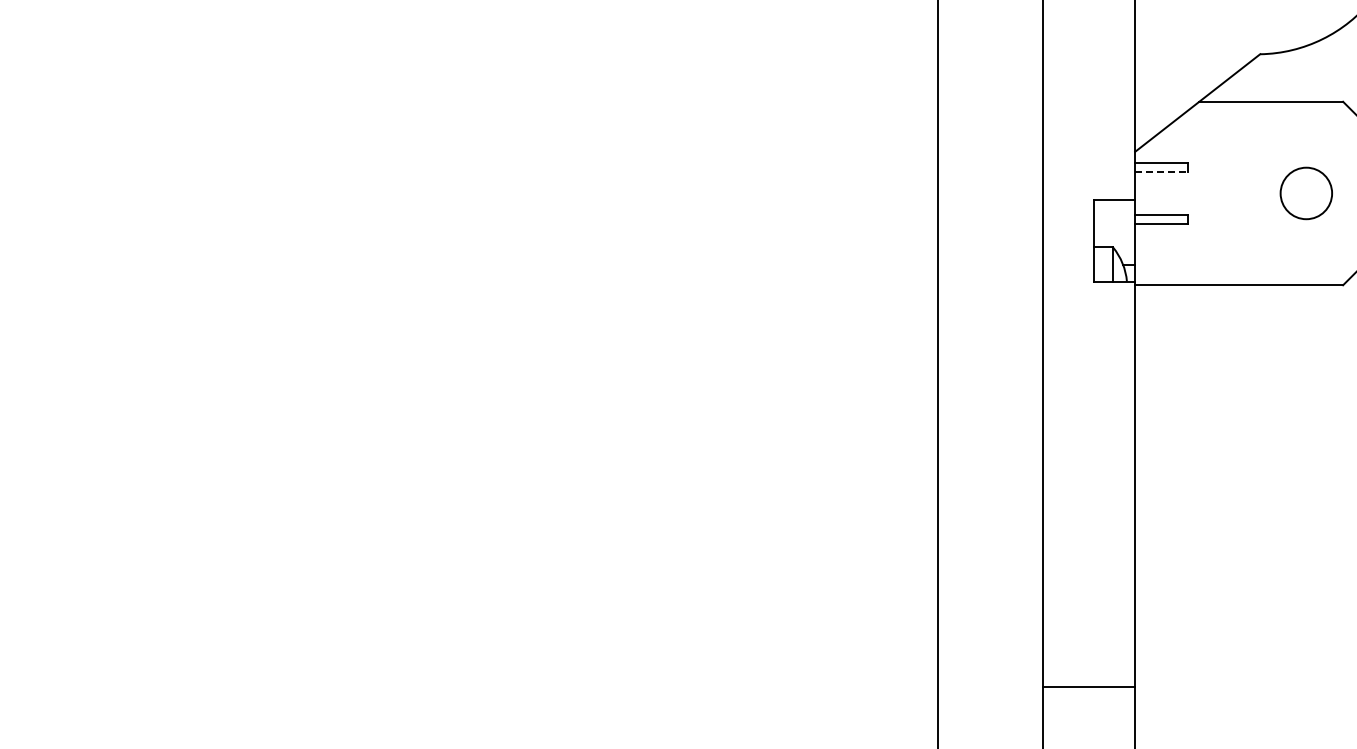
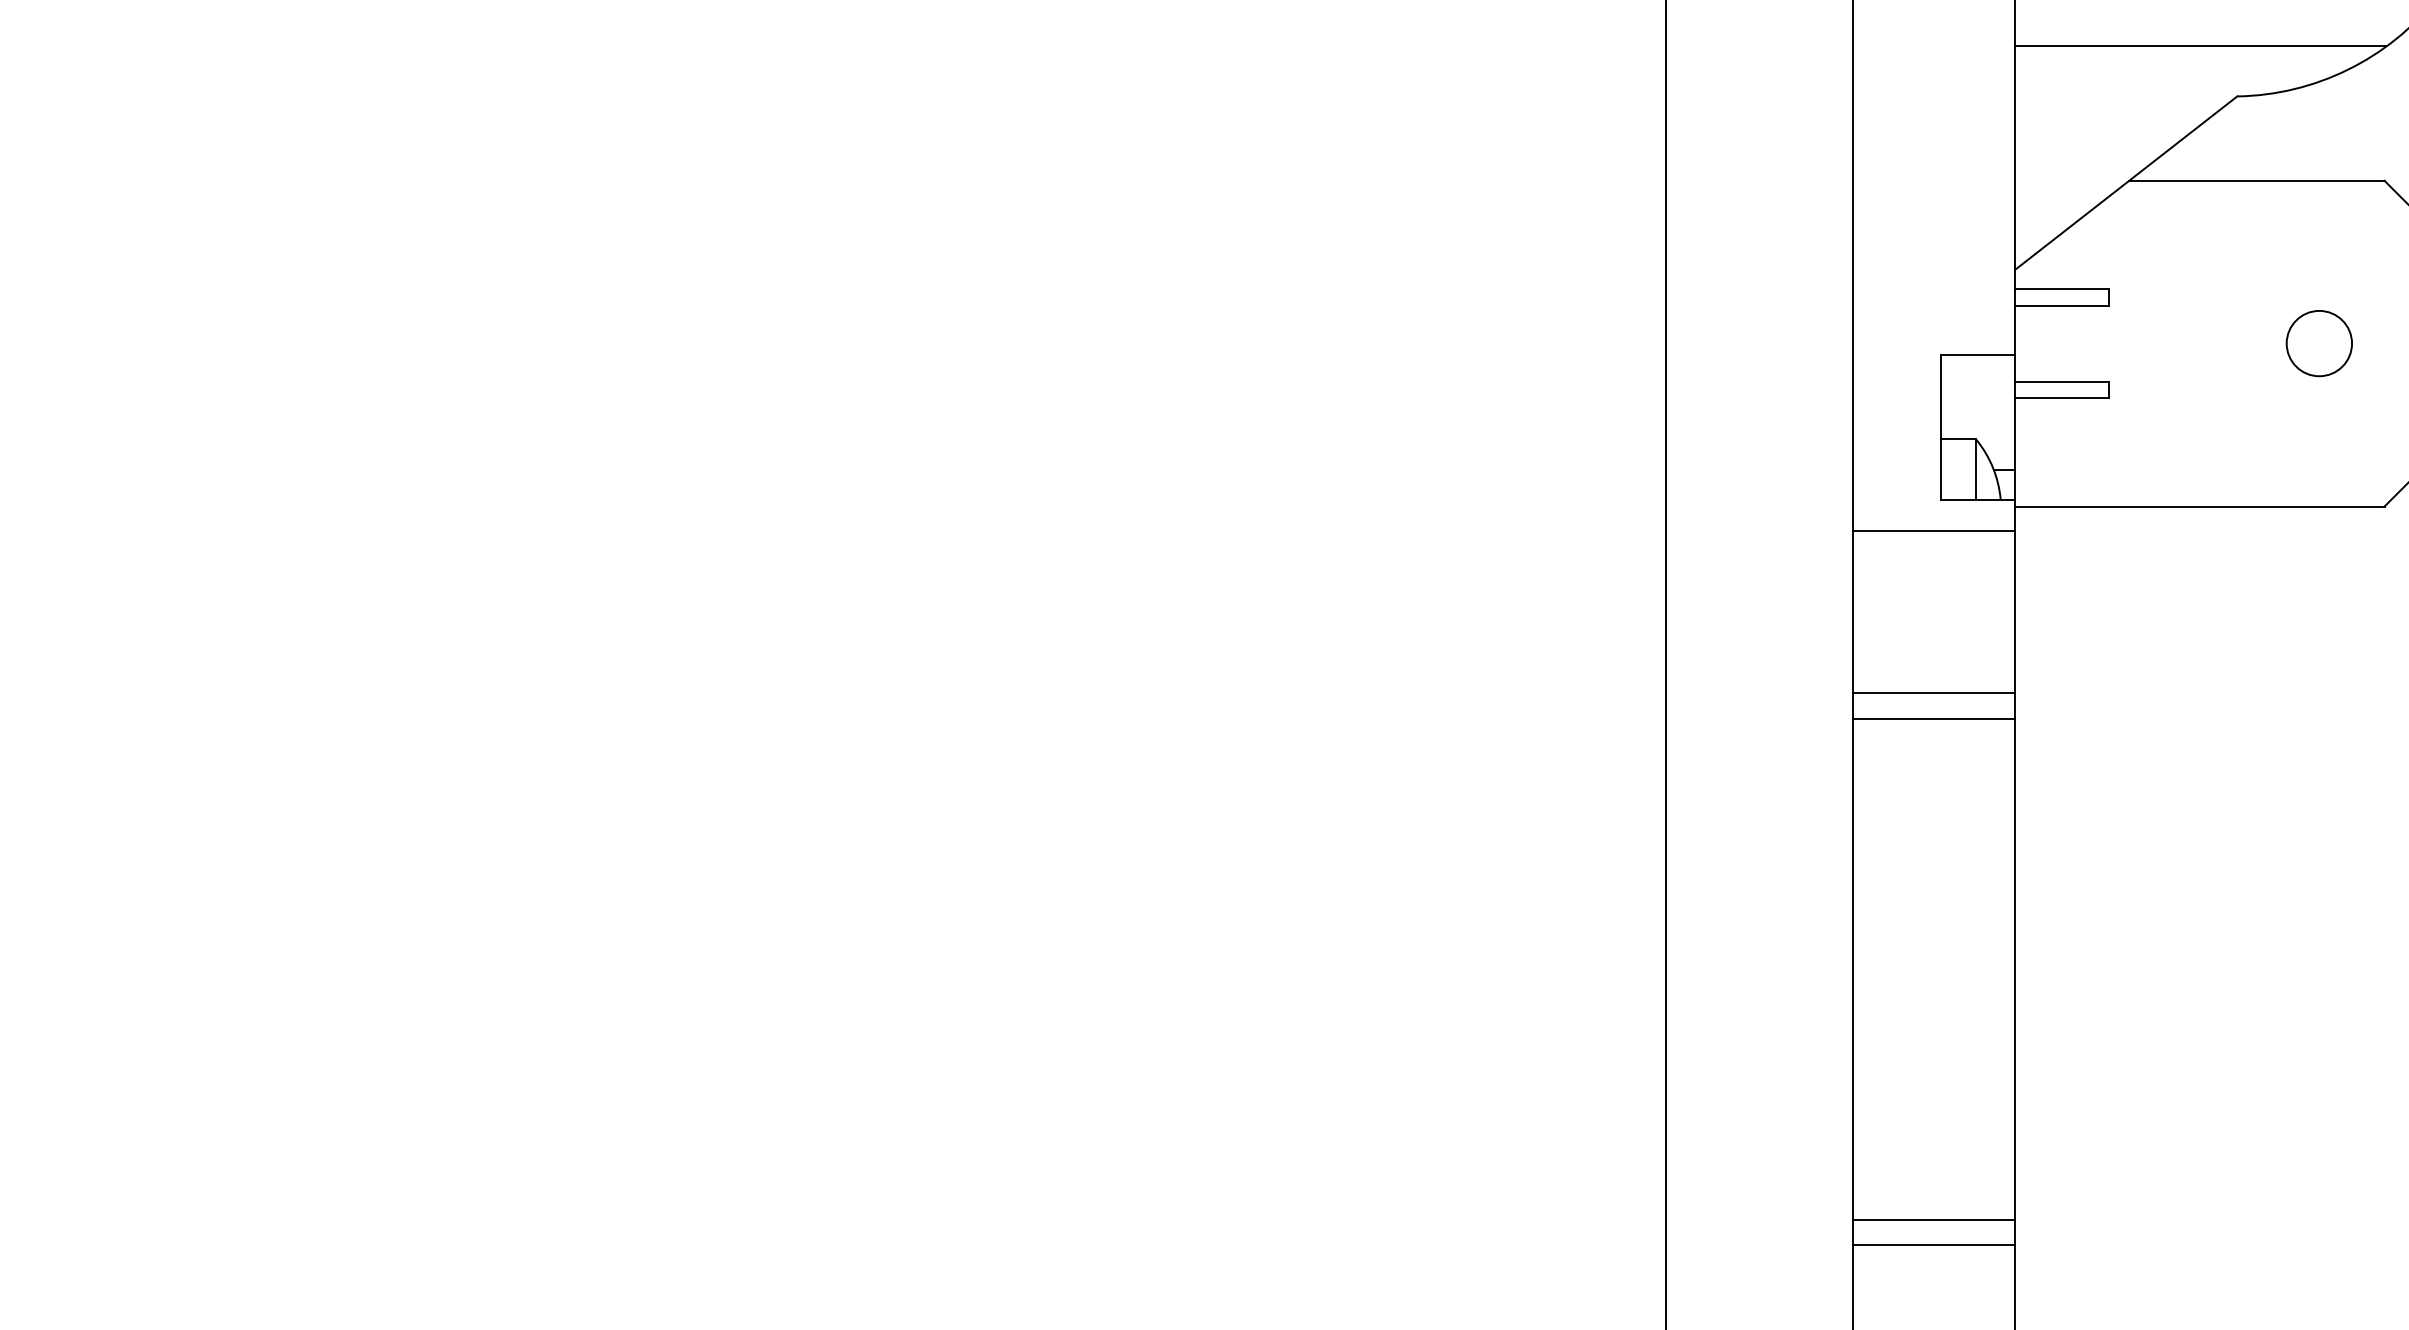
line: (1239, 25) -> (2200, 45), added
line: (1161, 172) -> (2062, 306), dashed -> solid
circle: (1306, 193) -> (2319, 343), size x0.71
line: (1089, 298) -> (1934, 530), added
line: (1089, 390) -> (1934, 693), added
line: (1089, 405) -> (1934, 720), added
line: (1089, 701) -> (1934, 1245), added

